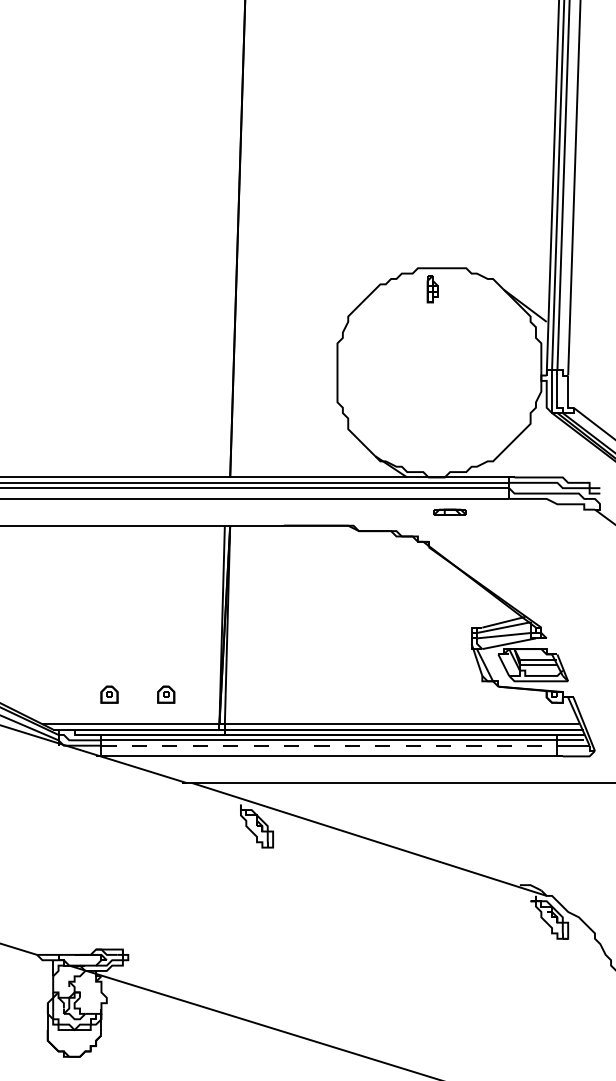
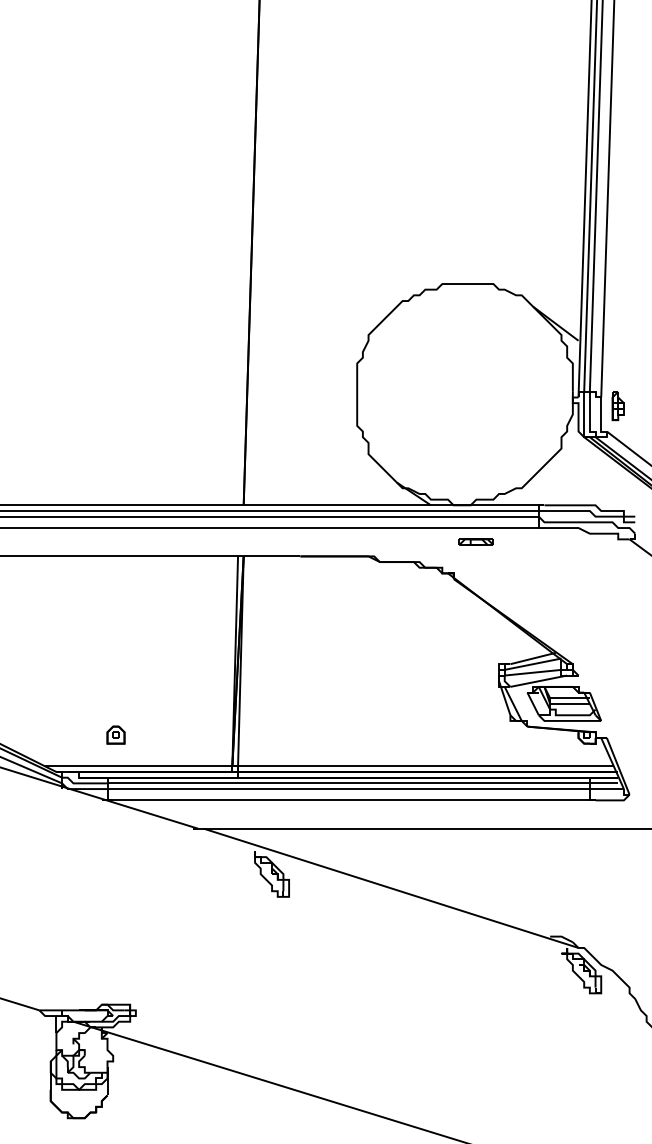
part: (432, 289) -> (617, 406), moved
part: (165, 694) -> (175, 734), removed
line: (330, 746) -> (349, 789), dashed -> solid

